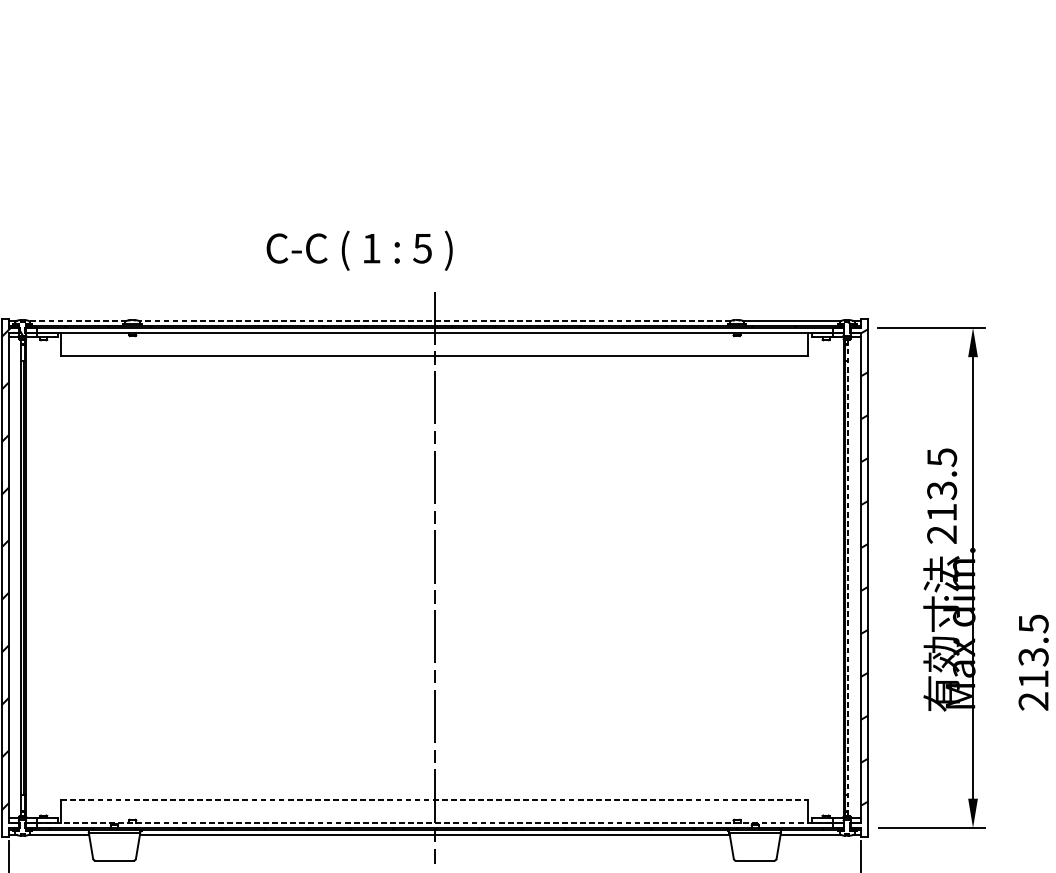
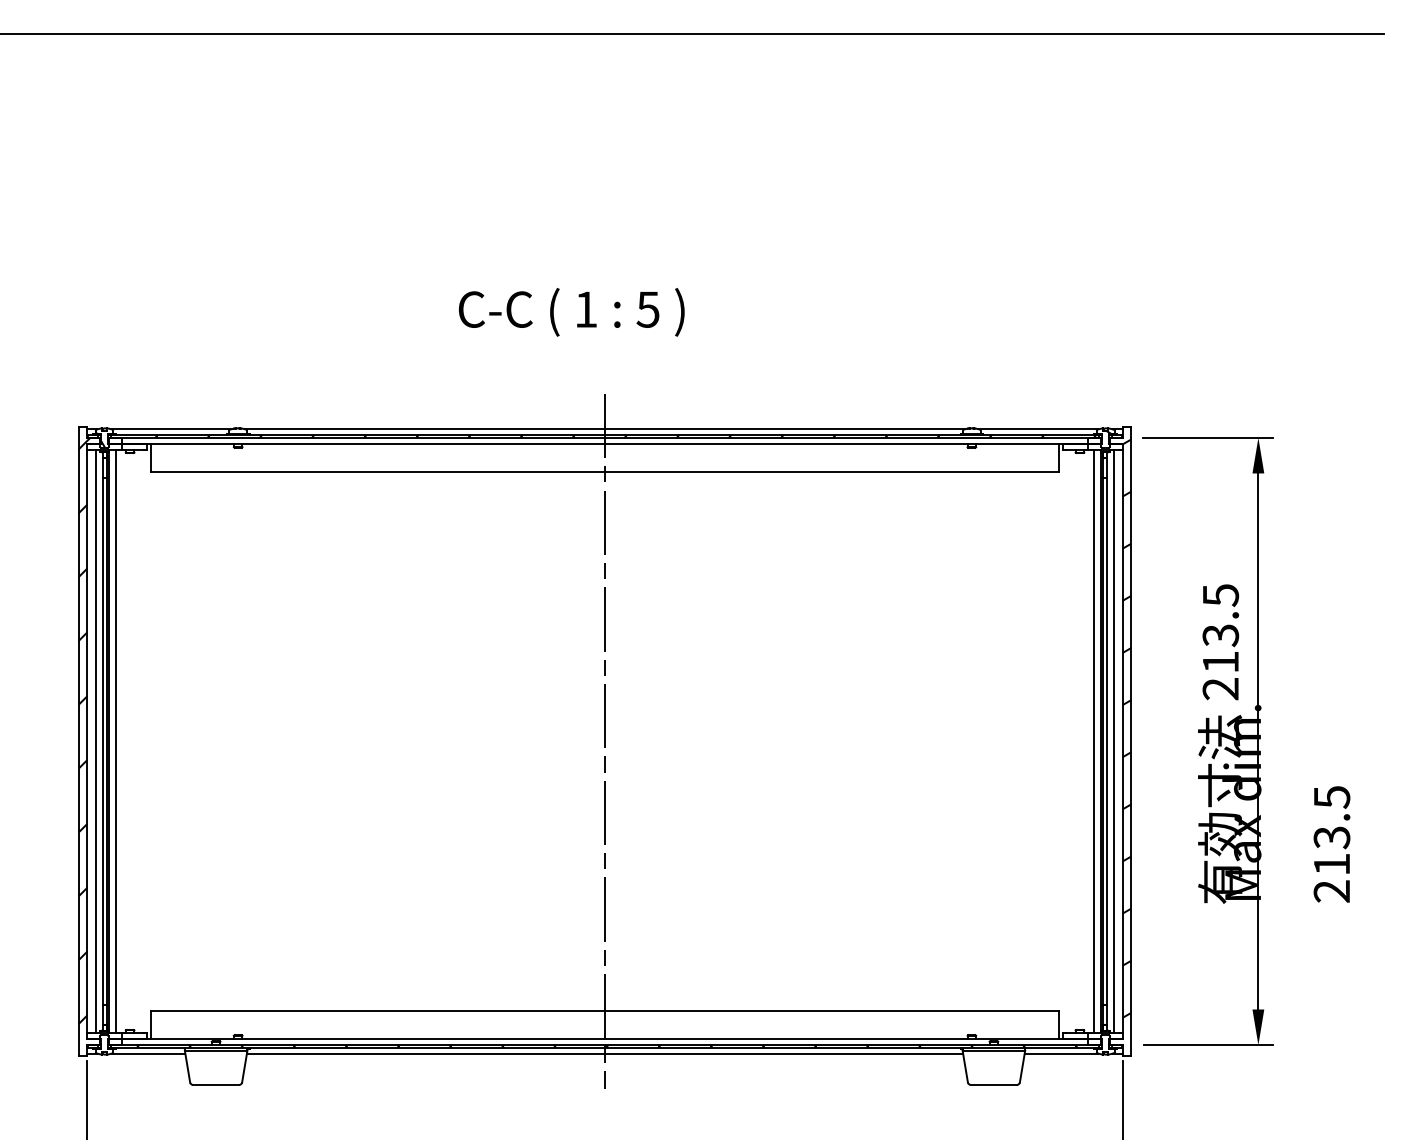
text: (359, 250) -> (571, 312), moved
line: (77, 320) -> (171, 429), dashed -> solid
line: (435, 320) -> (605, 429), dashed -> solid
line: (15, 577) -> (96, 741), added
line: (31, 577) -> (115, 741), added
line: (838, 577) -> (1094, 741), added
line: (848, 577) -> (1107, 741), dashed -> solid
line: (854, 577) -> (1114, 741), added
line: (435, 799) -> (605, 1010), dashed -> solid
line: (435, 823) -> (605, 1039), dashed -> solid

